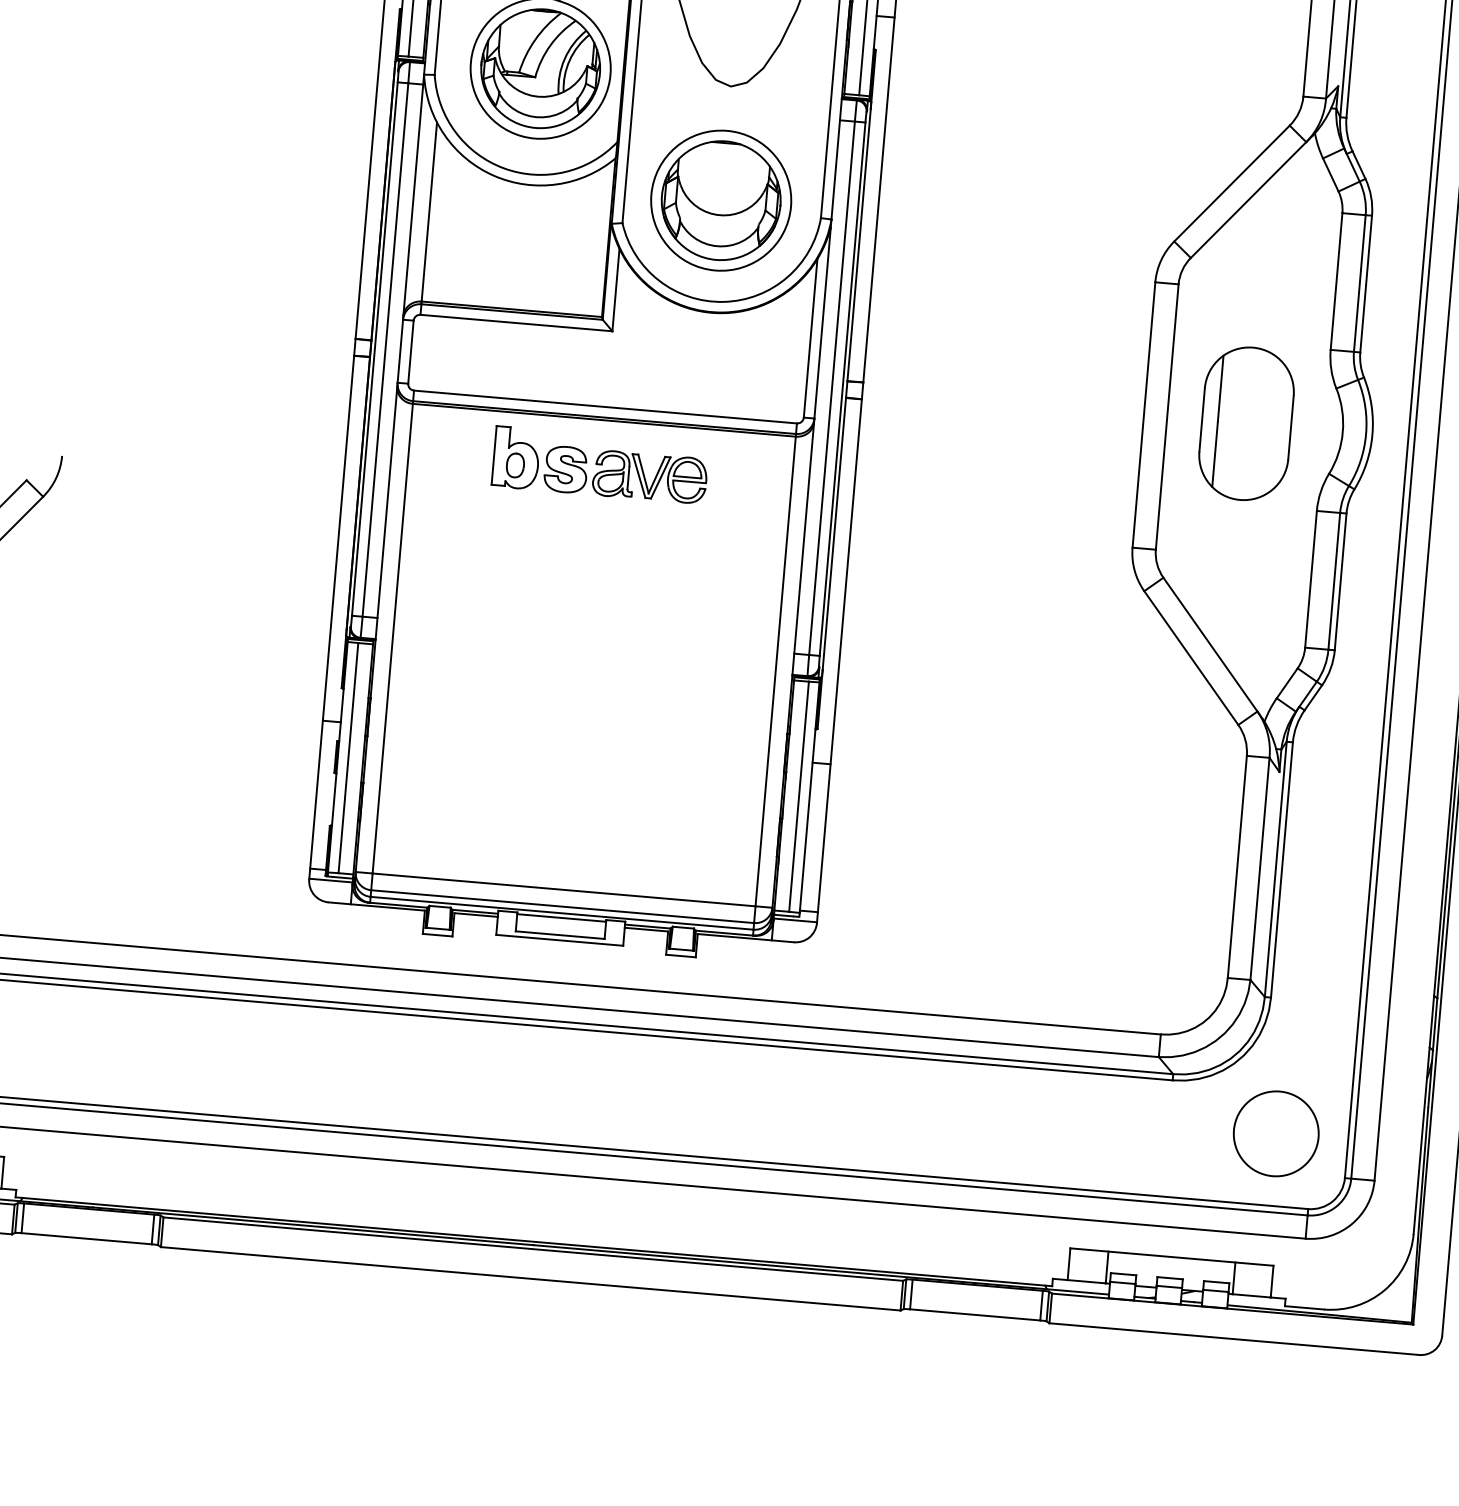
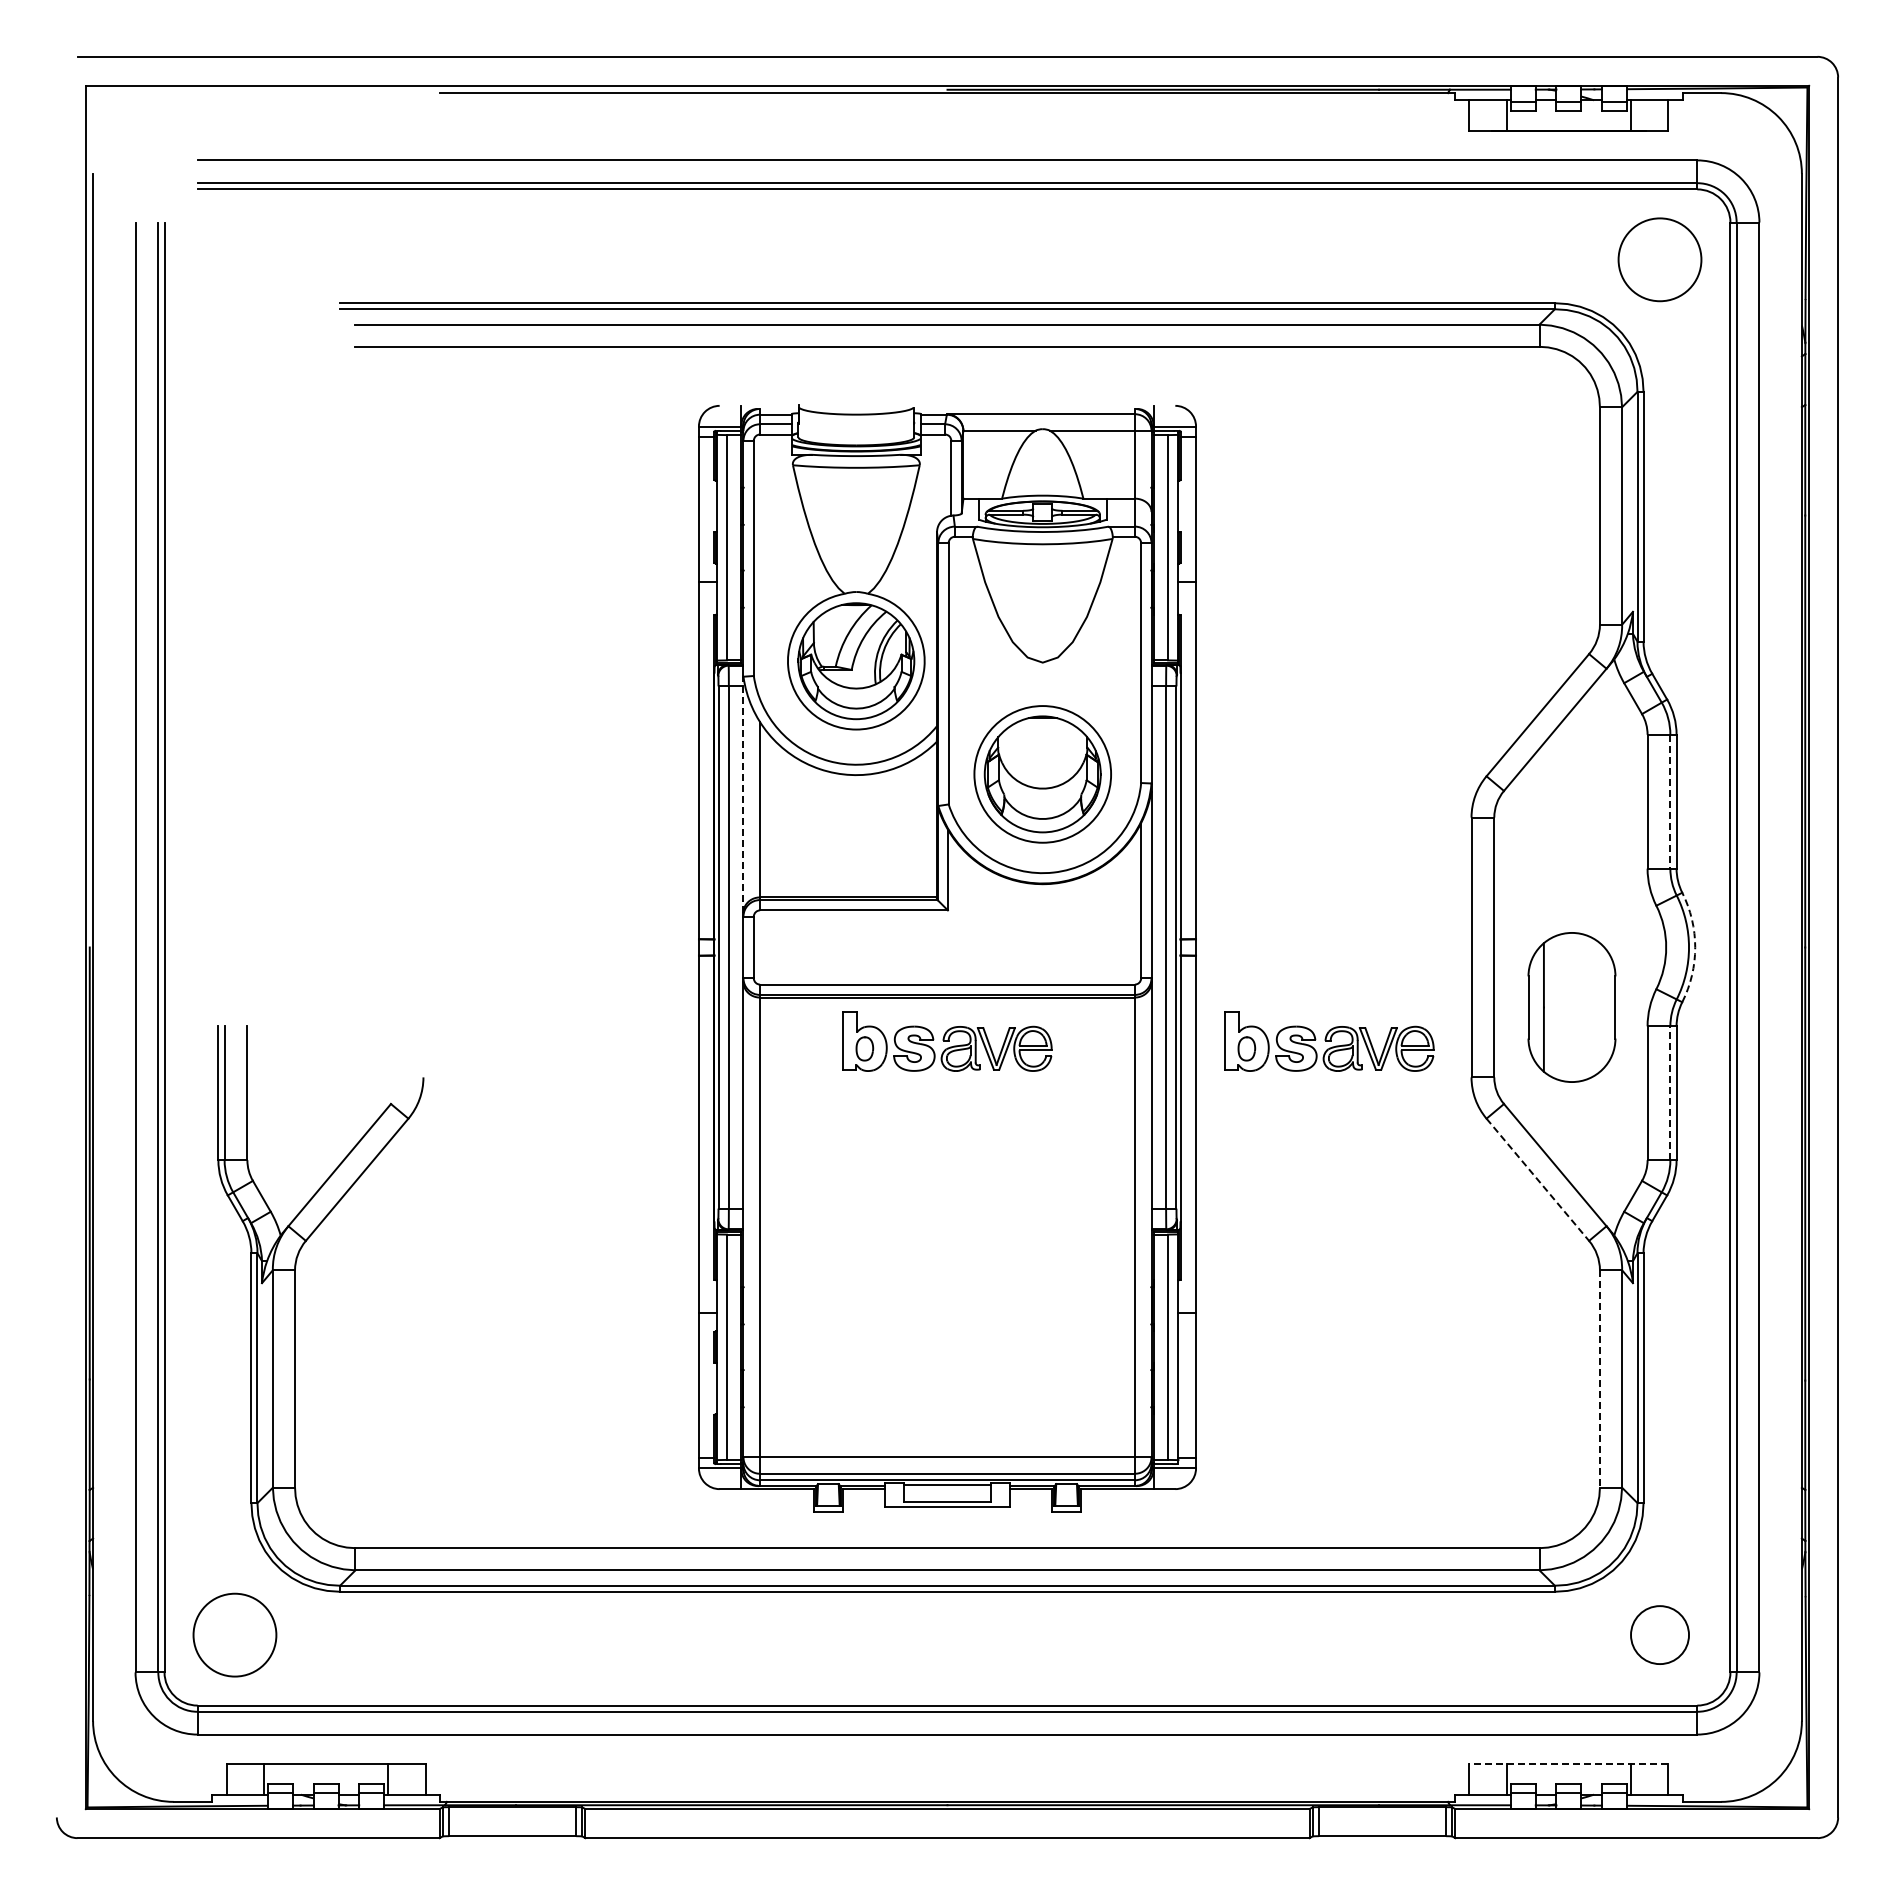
line: (413, 195) -> (743, 794), solid -> dashed
line: (1359, 283) -> (1670, 801), solid -> dashed
part: (1246, 423) -> (1571, 1007), moved
arc: (1372, 434) -> (1695, 947), solid -> dashed
part: (990, 498) -> (1329, 1041), added
line: (1334, 581) -> (1670, 1093), solid -> dashed
line: (1191, 657) -> (1537, 1179), solid -> dashed
line: (1236, 866) -> (1599, 1378), solid -> dashed
circle: (1275, 1133) -> (1659, 1634), size x0.7
line: (1171, 1256) -> (1568, 1763), solid -> dashed

